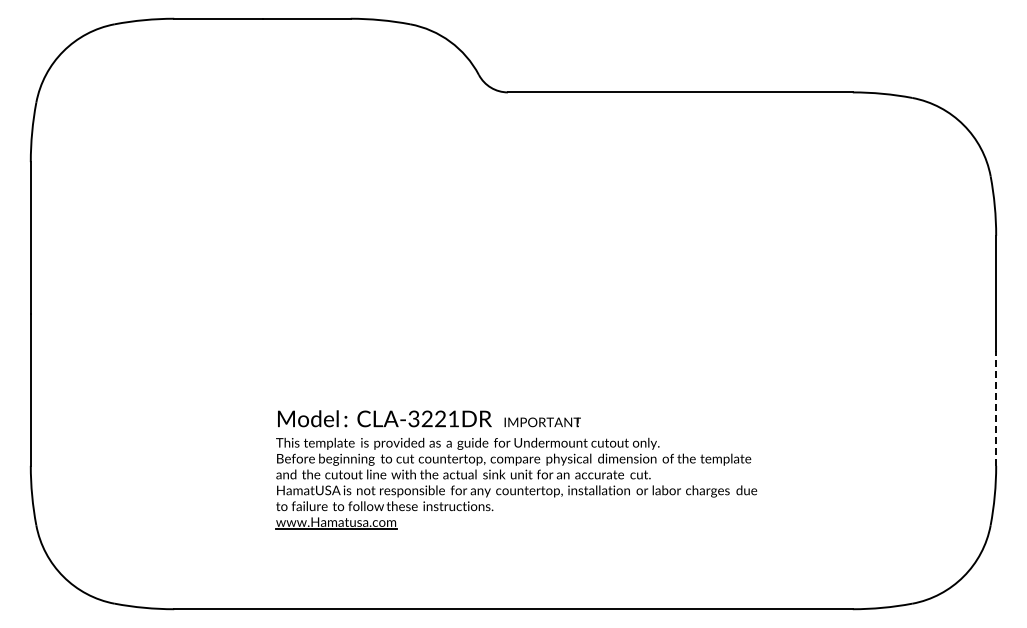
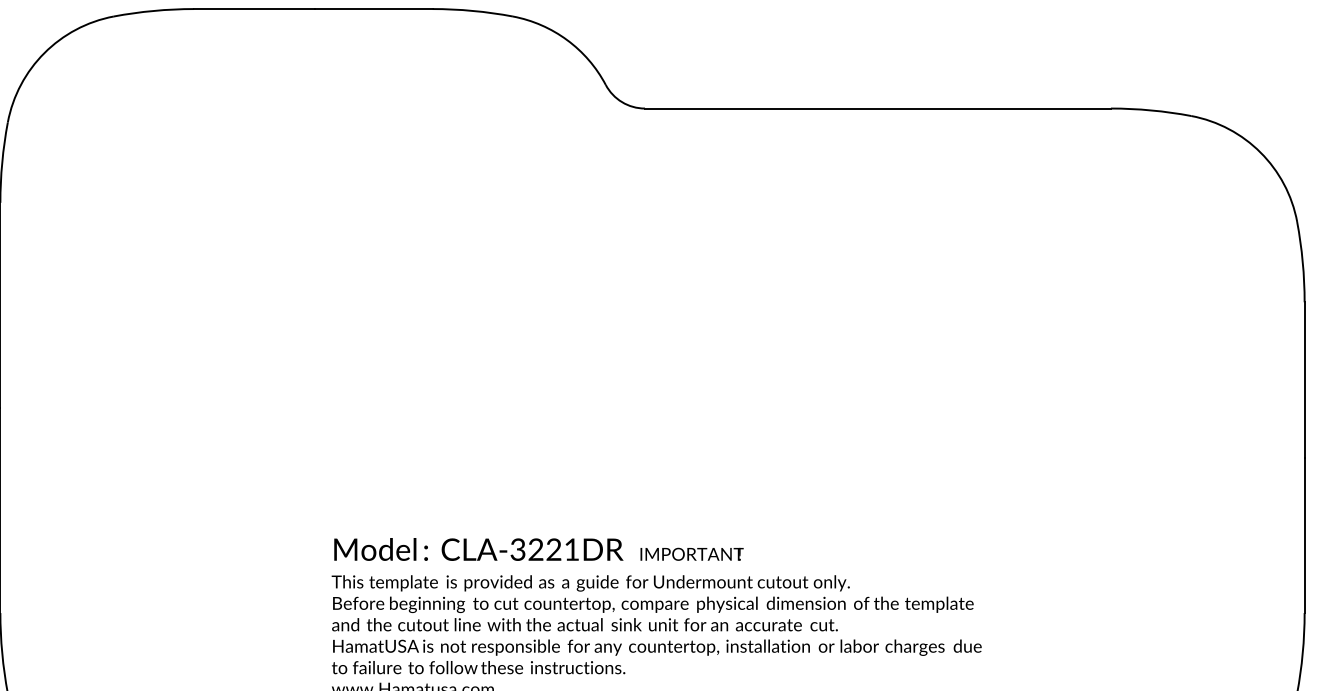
line: (996, 407) -> (1305, 534), dashed -> solid

